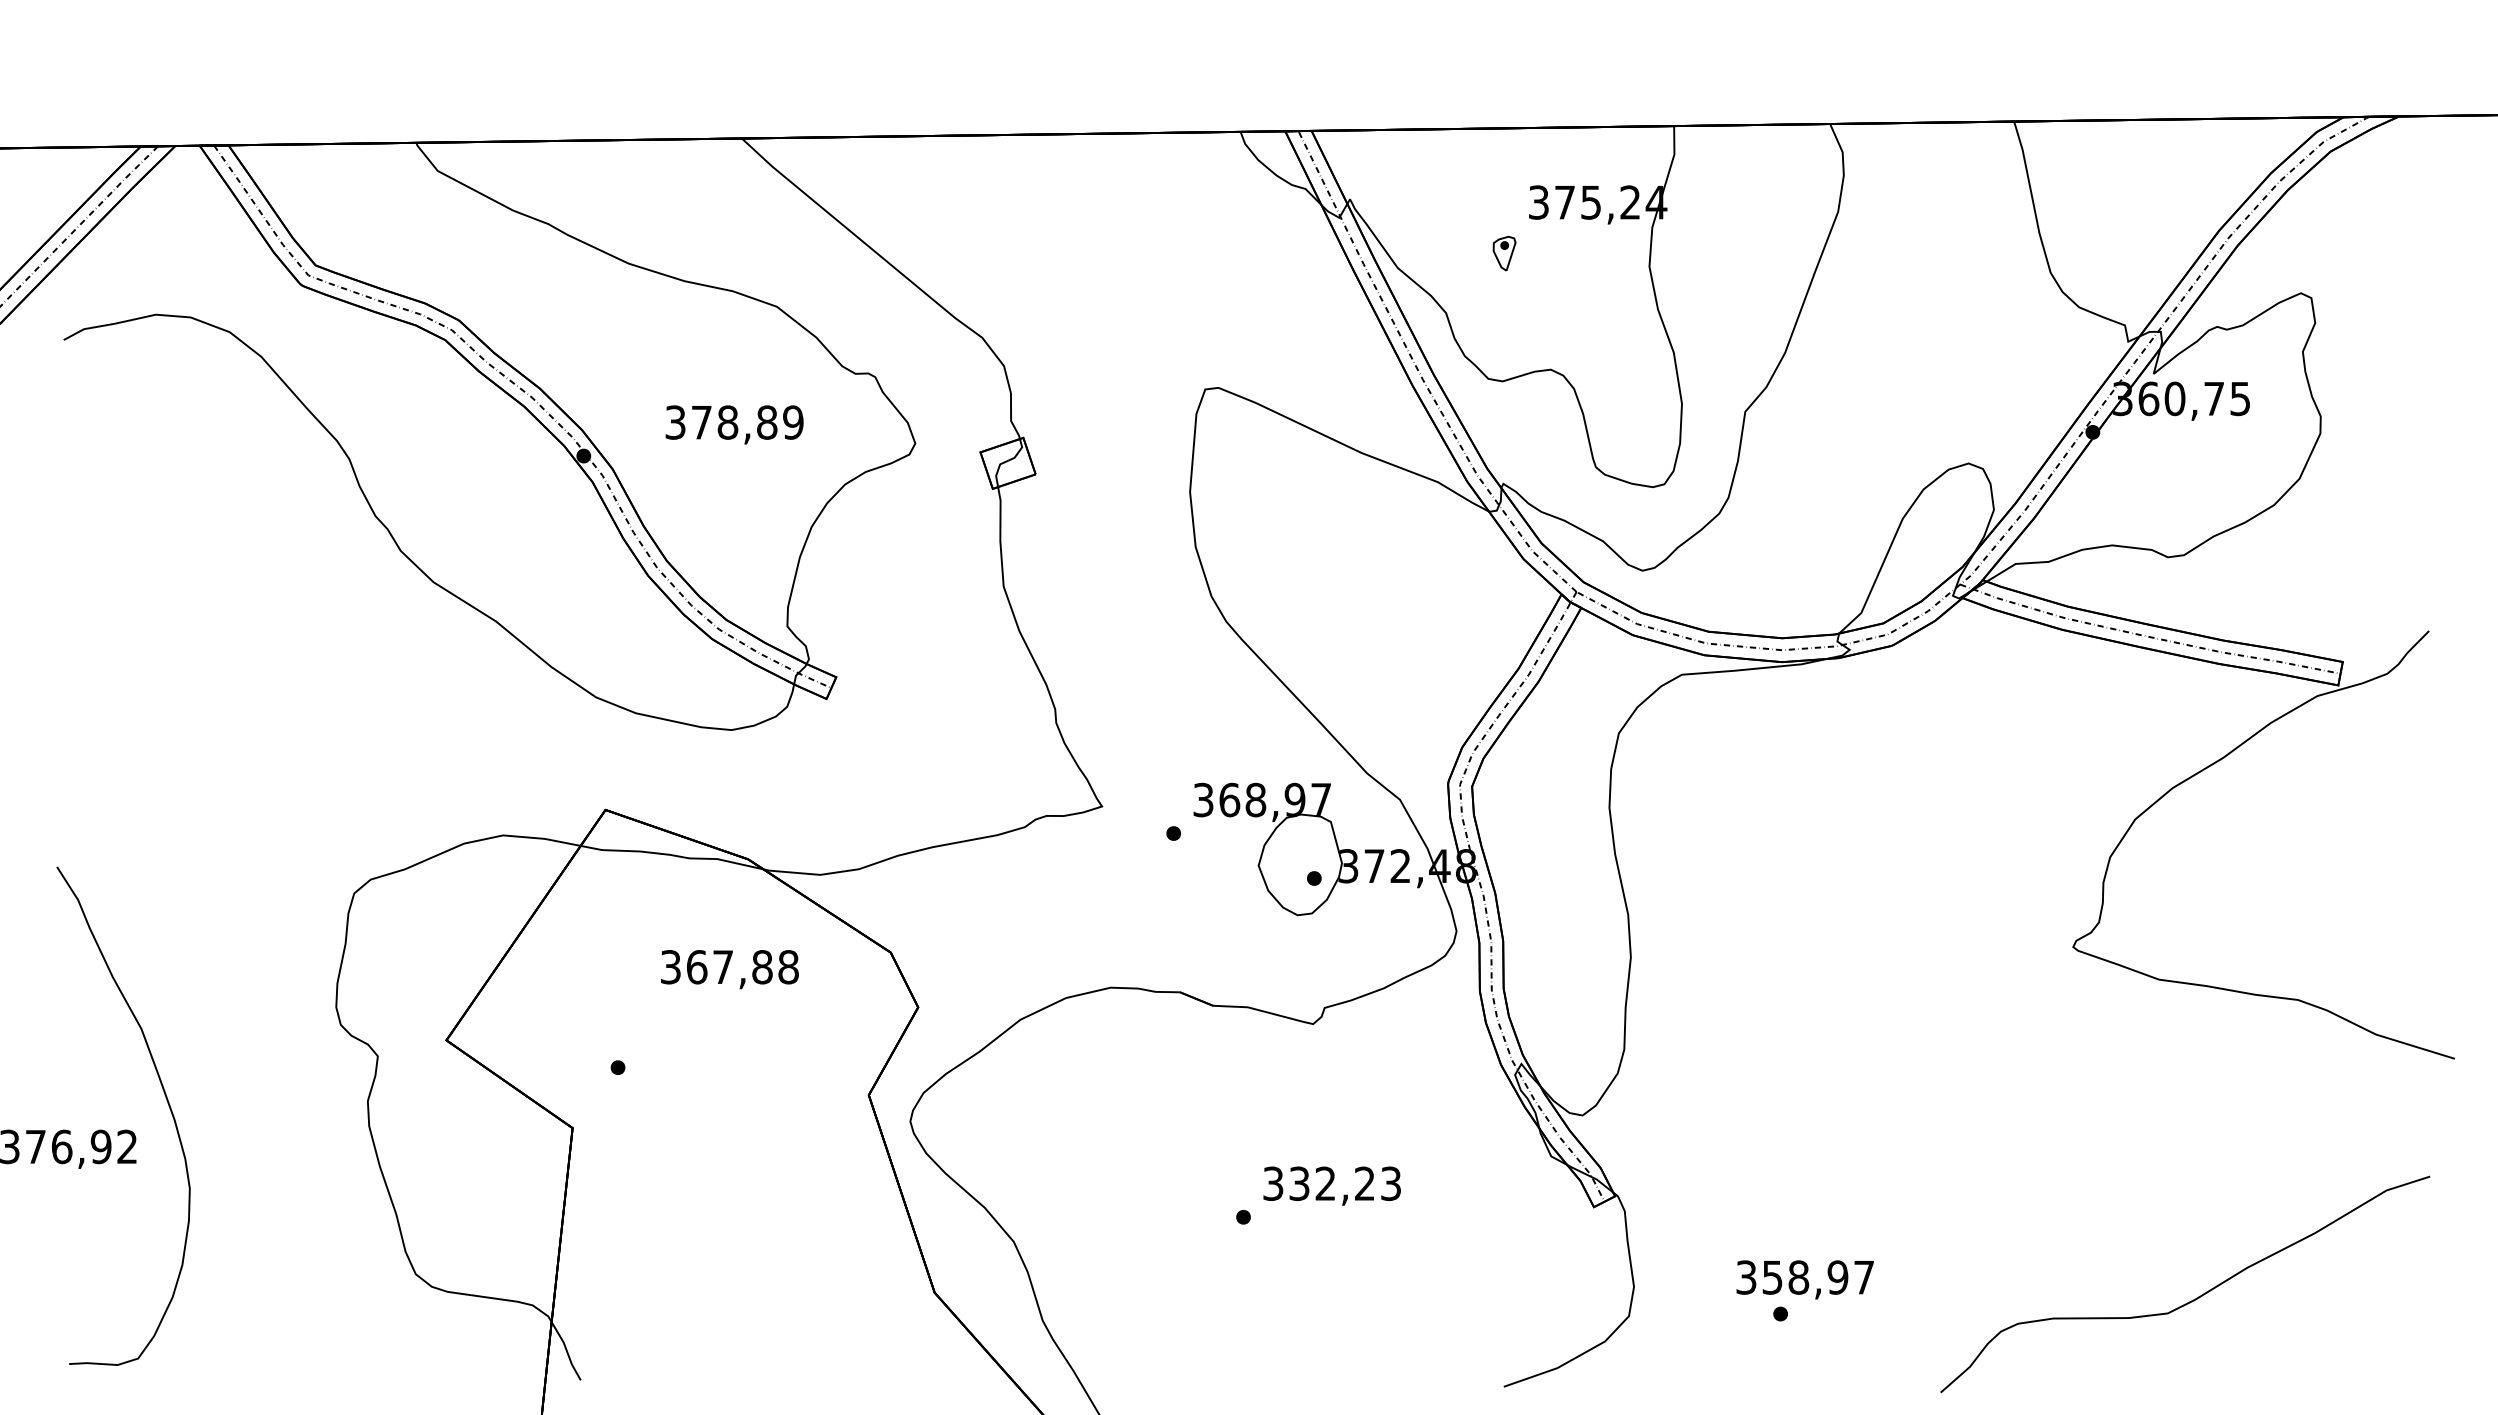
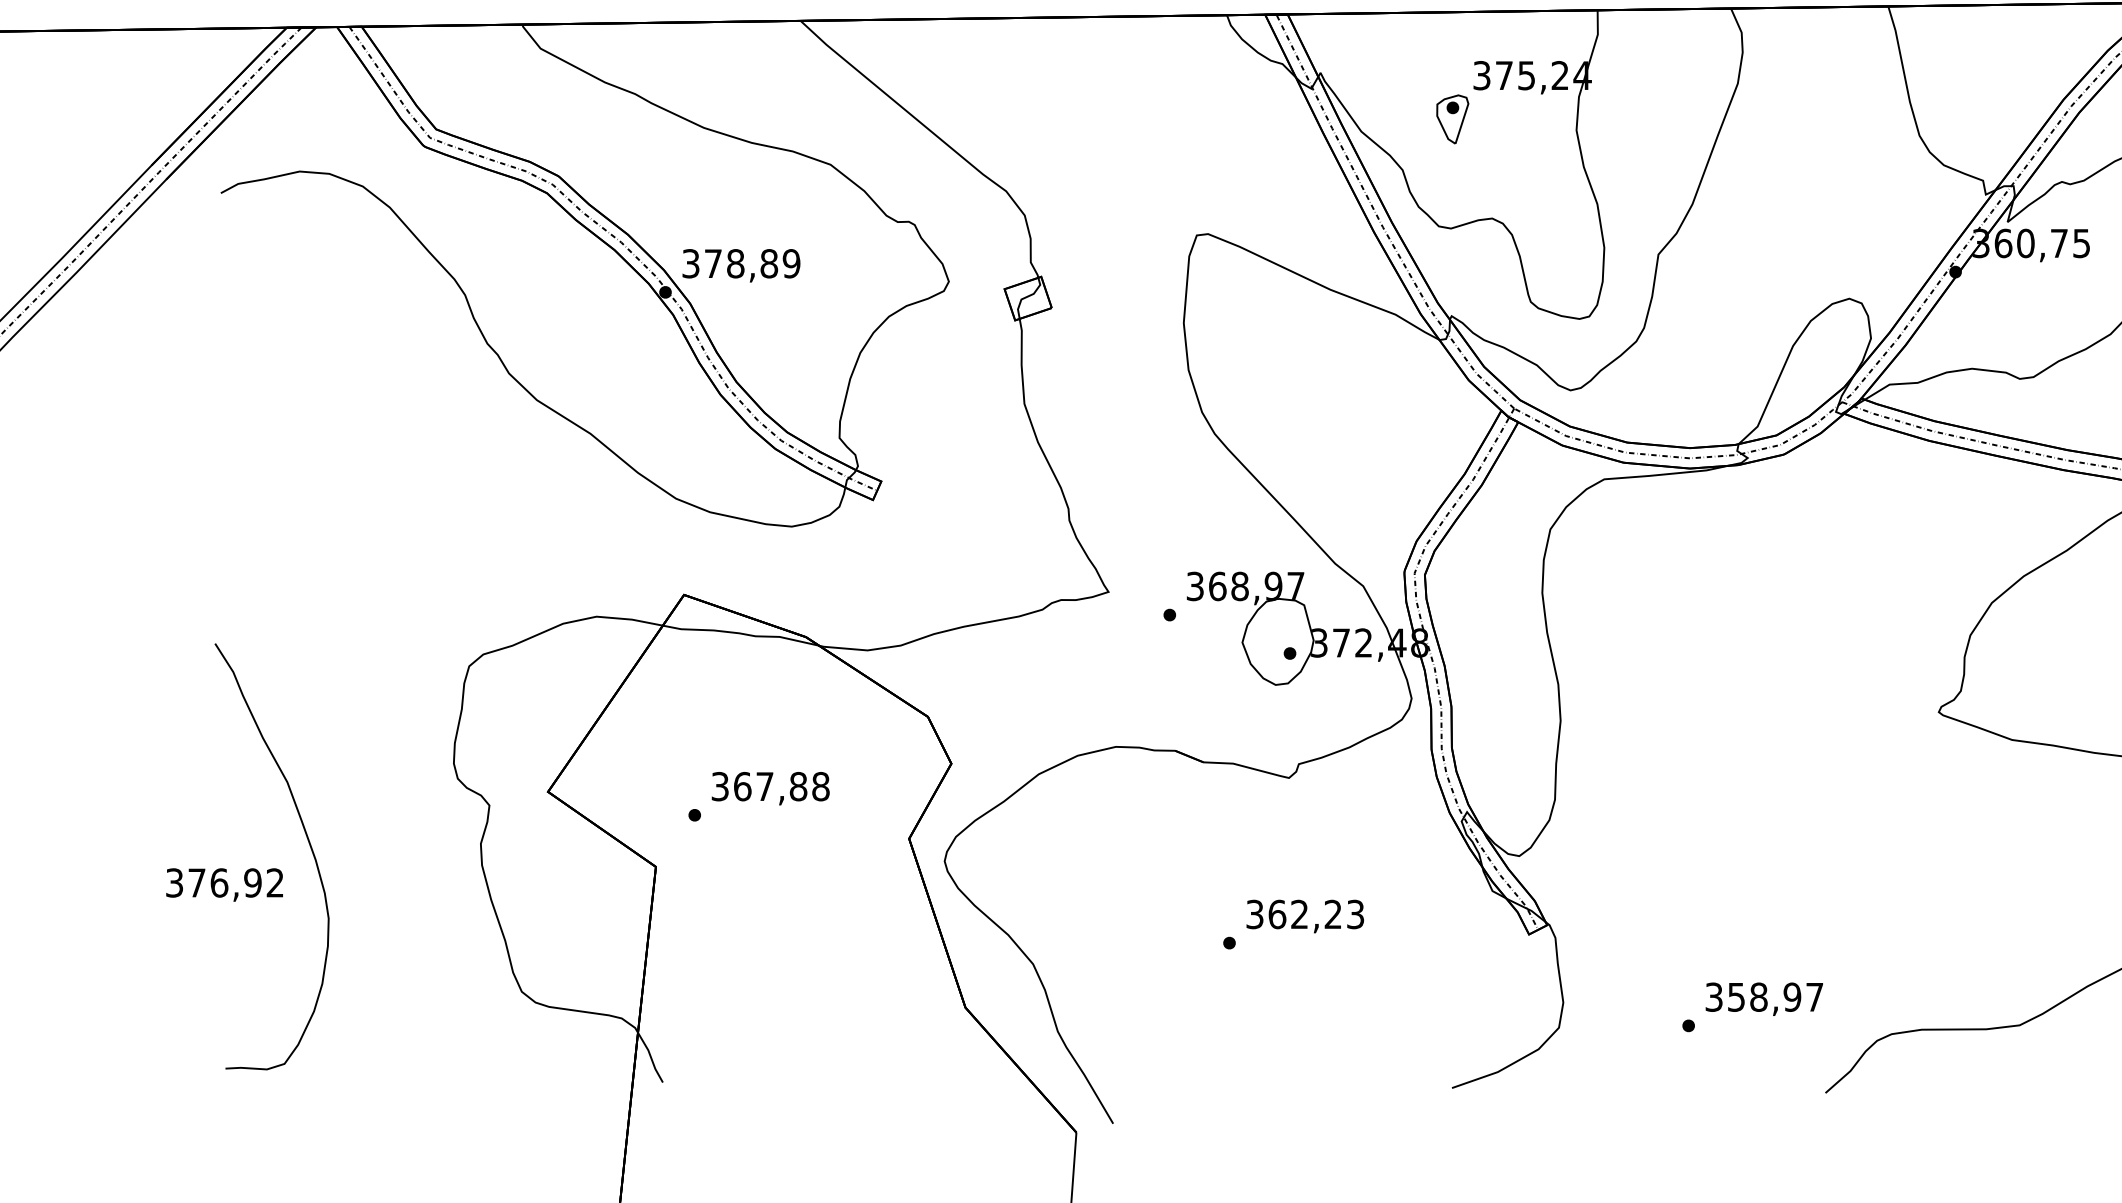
part: (1504, 253) -> (1452, 119), size x1.67
text: (734, 424) -> (741, 265), moved
text: (729, 969) -> (770, 788), moved
text: (1299, 1183) -> (1277, 914), 332,23 -> 362,23
text: (1804, 1279) -> (1763, 998), moved

